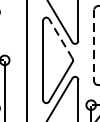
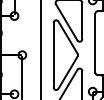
line: (61, 38) -> (68, 37), dashed -> solid
line: (94, 46) -> (95, 43), dashed -> solid

